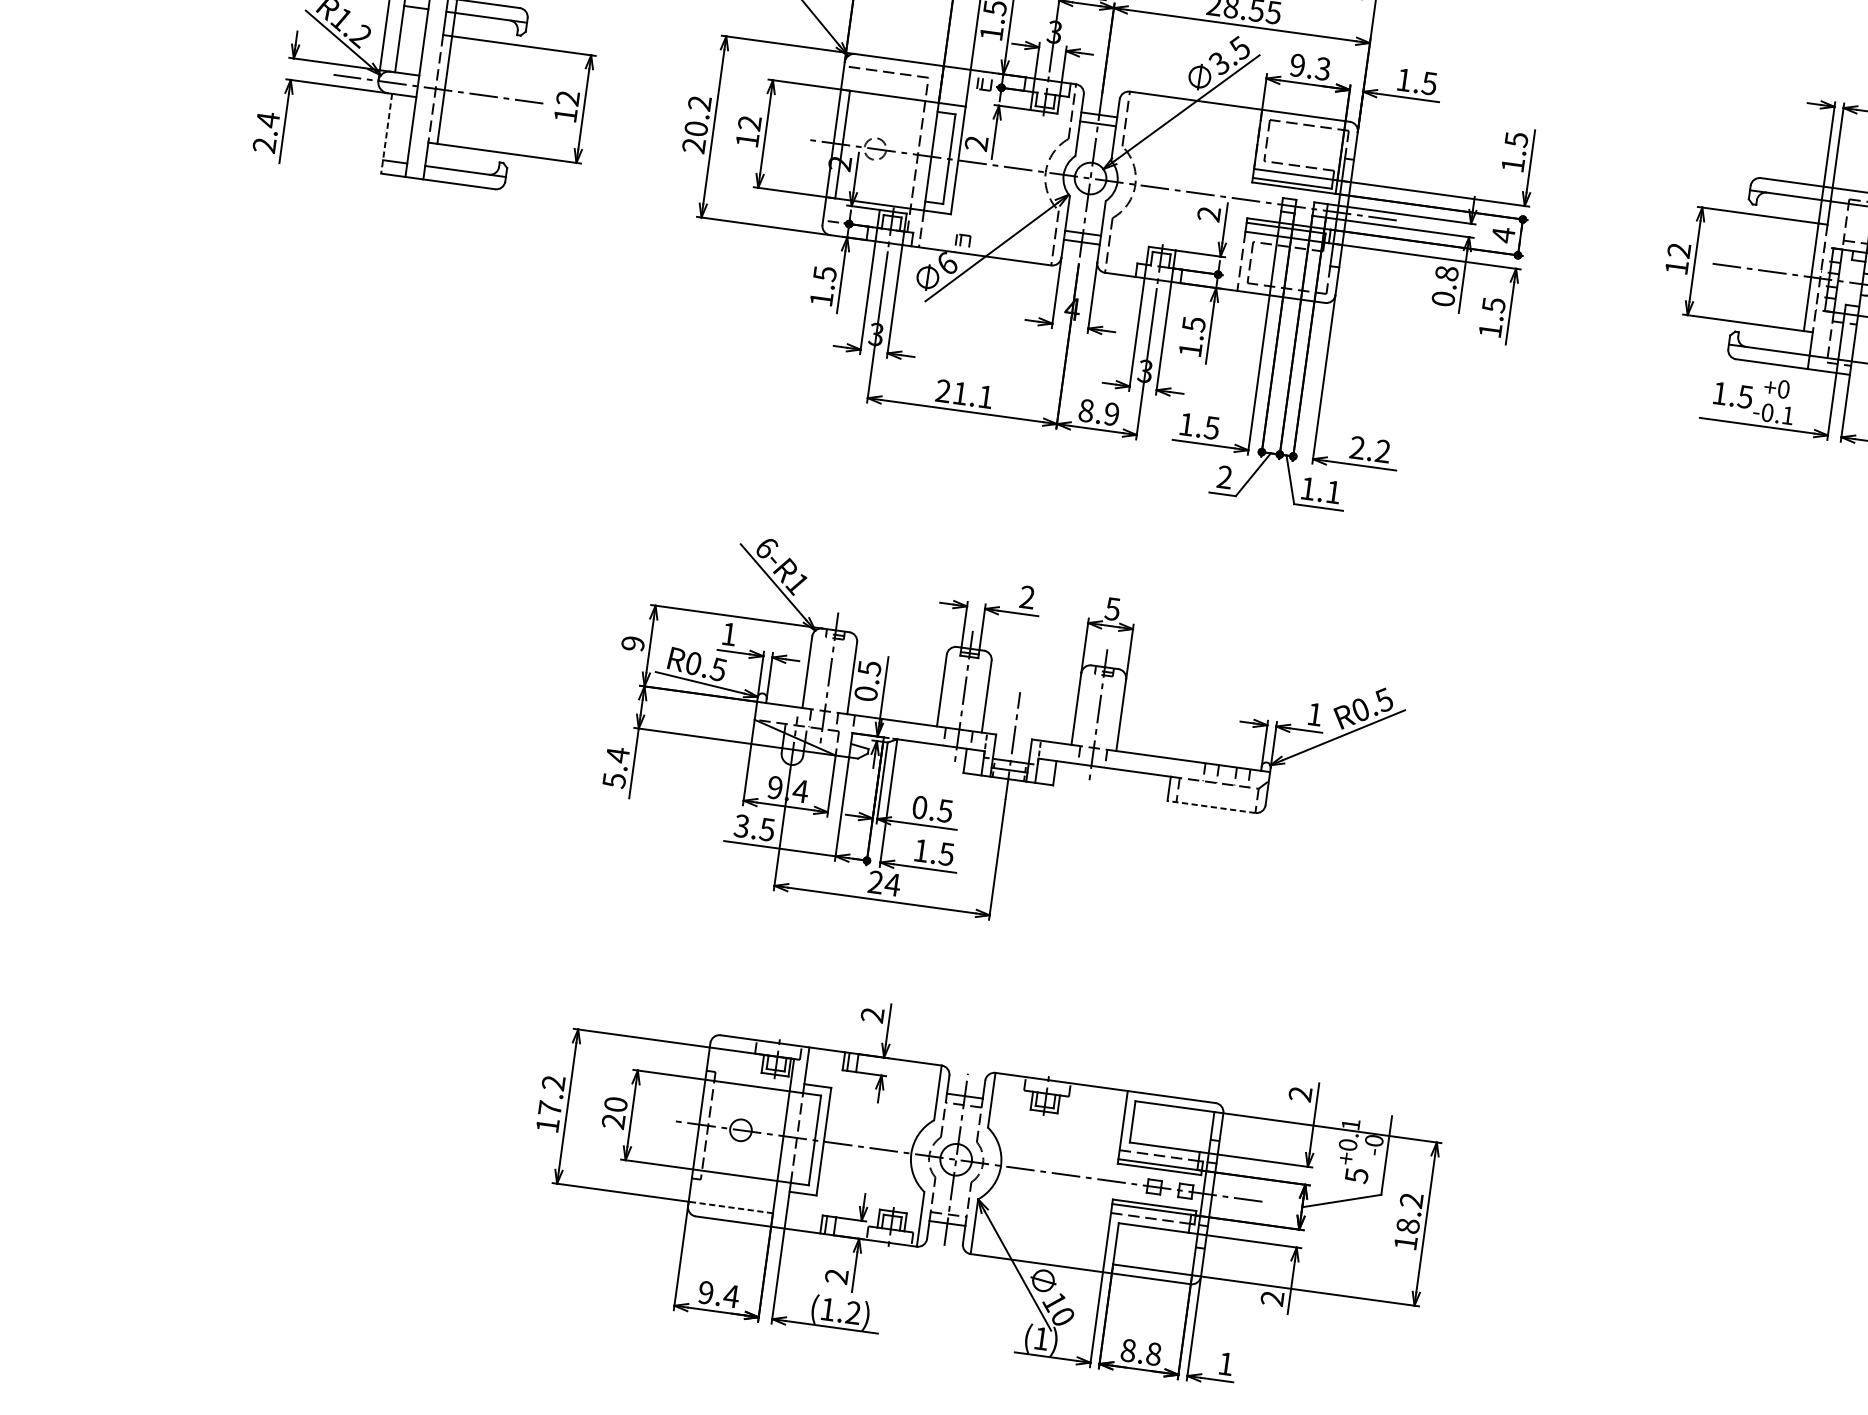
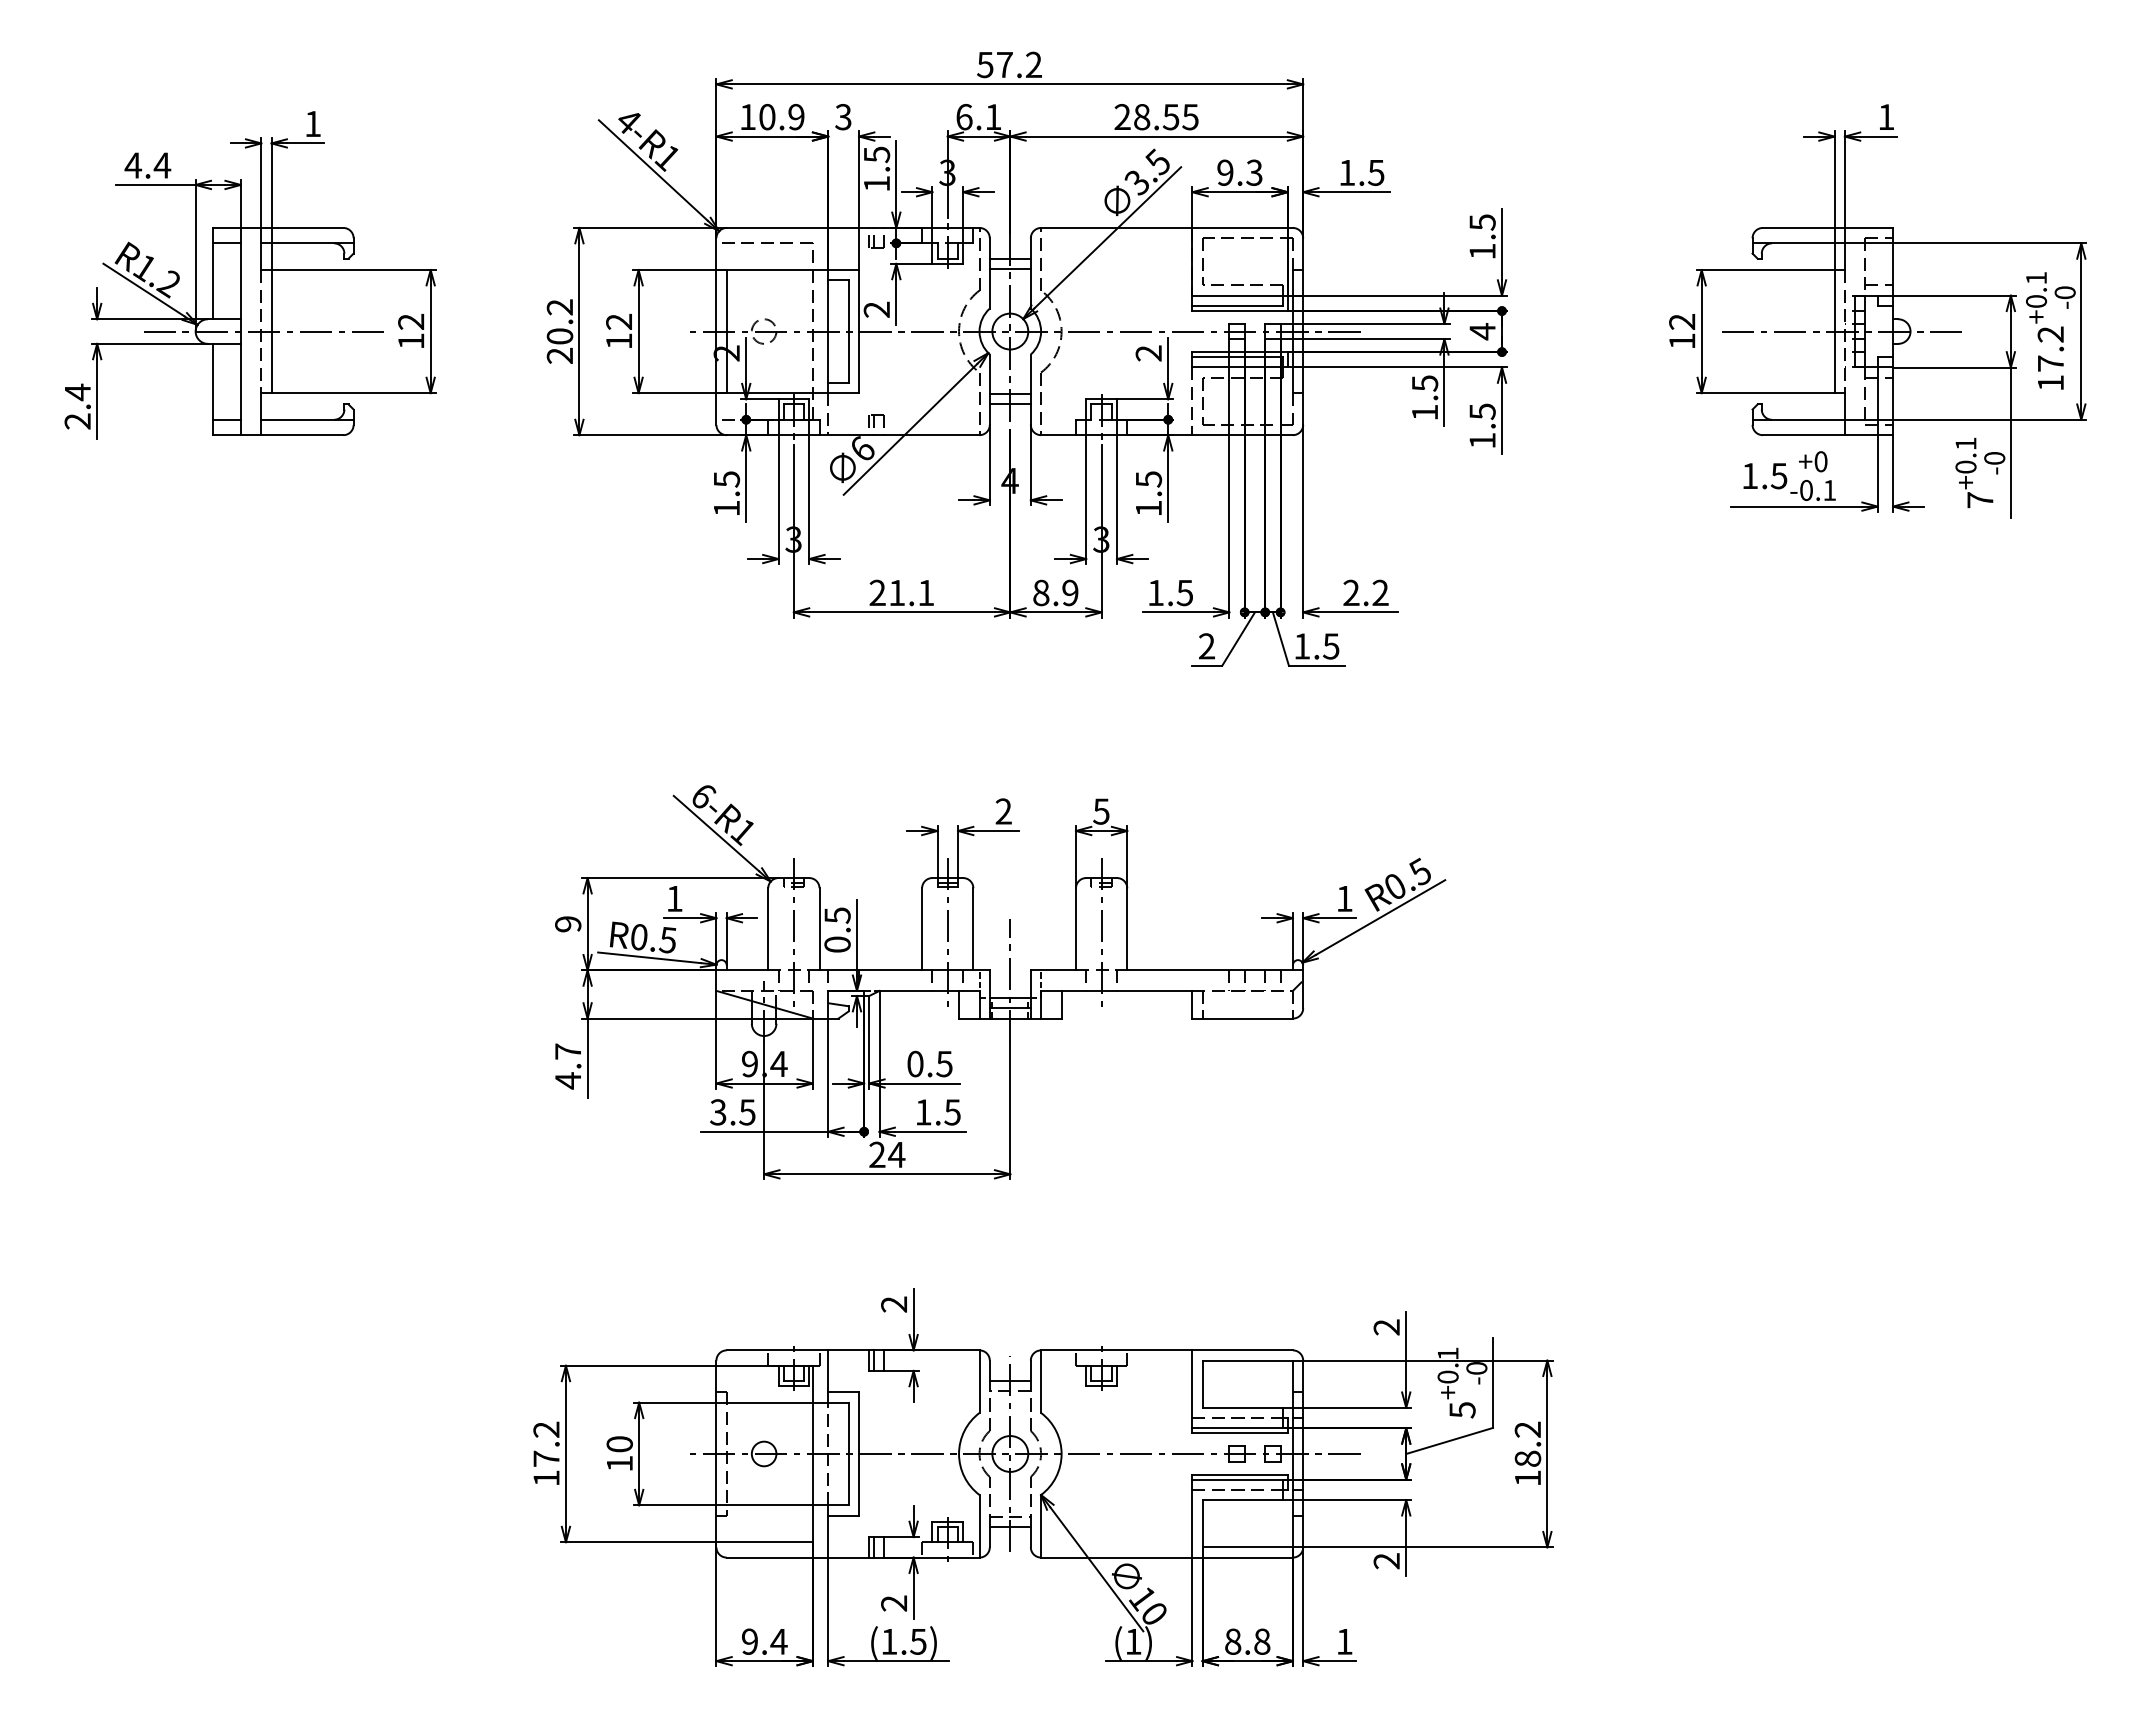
line: (387, 133) -> (213, 389), dashed -> solid
text: (1444, 285) -> (1424, 397), 0.8 -> 1.5
text: (1333, 492) -> (1331, 646), 1.1 -> 1.5
text: (616, 768) -> (568, 1066), 5.4 -> 4.7
line: (1211, 806) -> (1242, 1018), dashed -> solid
text: (613, 1121) -> (619, 1463), 20 -> 10
line: (730, 1207) -> (764, 1542), dashed -> solid
text: (853, 1312) -> (918, 1641), (1.2) -> (1.5)

